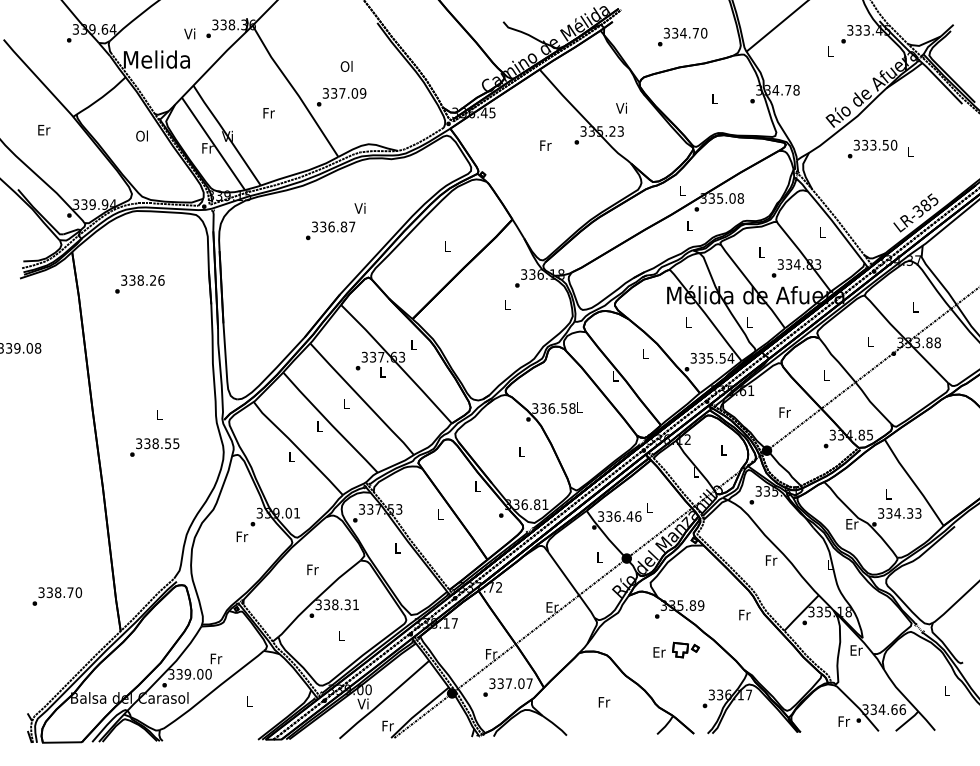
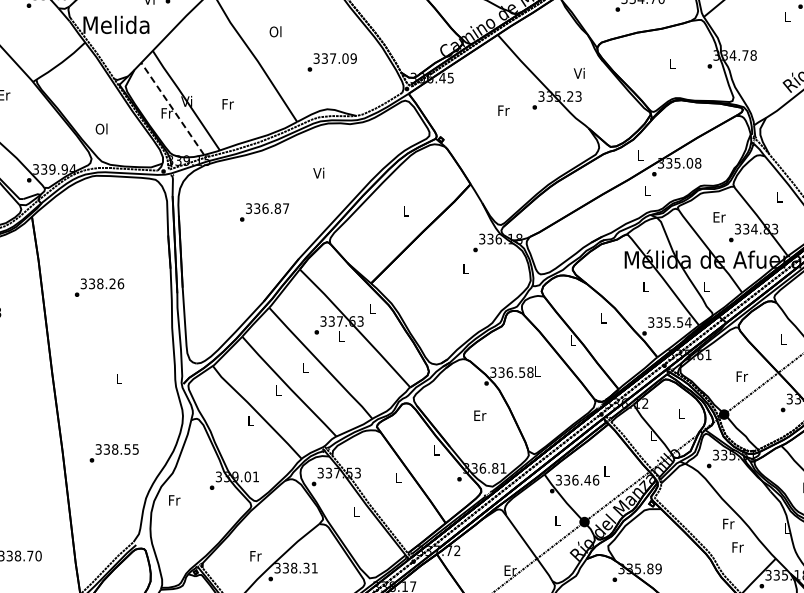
text: (346, 66) -> (275, 31), moved
text: (341, 97) -> (332, 62), moved
text: (268, 113) -> (227, 104), moved
text: (141, 135) -> (101, 128), moved
line: (213, 143) -> (172, 108), solid -> dashed
text: (330, 230) -> (264, 212), moved
text: (762, 252) -> (719, 217), L -> Er
text: (139, 284) -> (99, 287), moved
text: (154, 447) -> (113, 453), moved
text: (522, 451) -> (480, 415), L -> Er
text: (242, 536) -> (174, 500), moved
text: (312, 569) -> (255, 555), moved
text: (744, 614) -> (737, 546), moved

